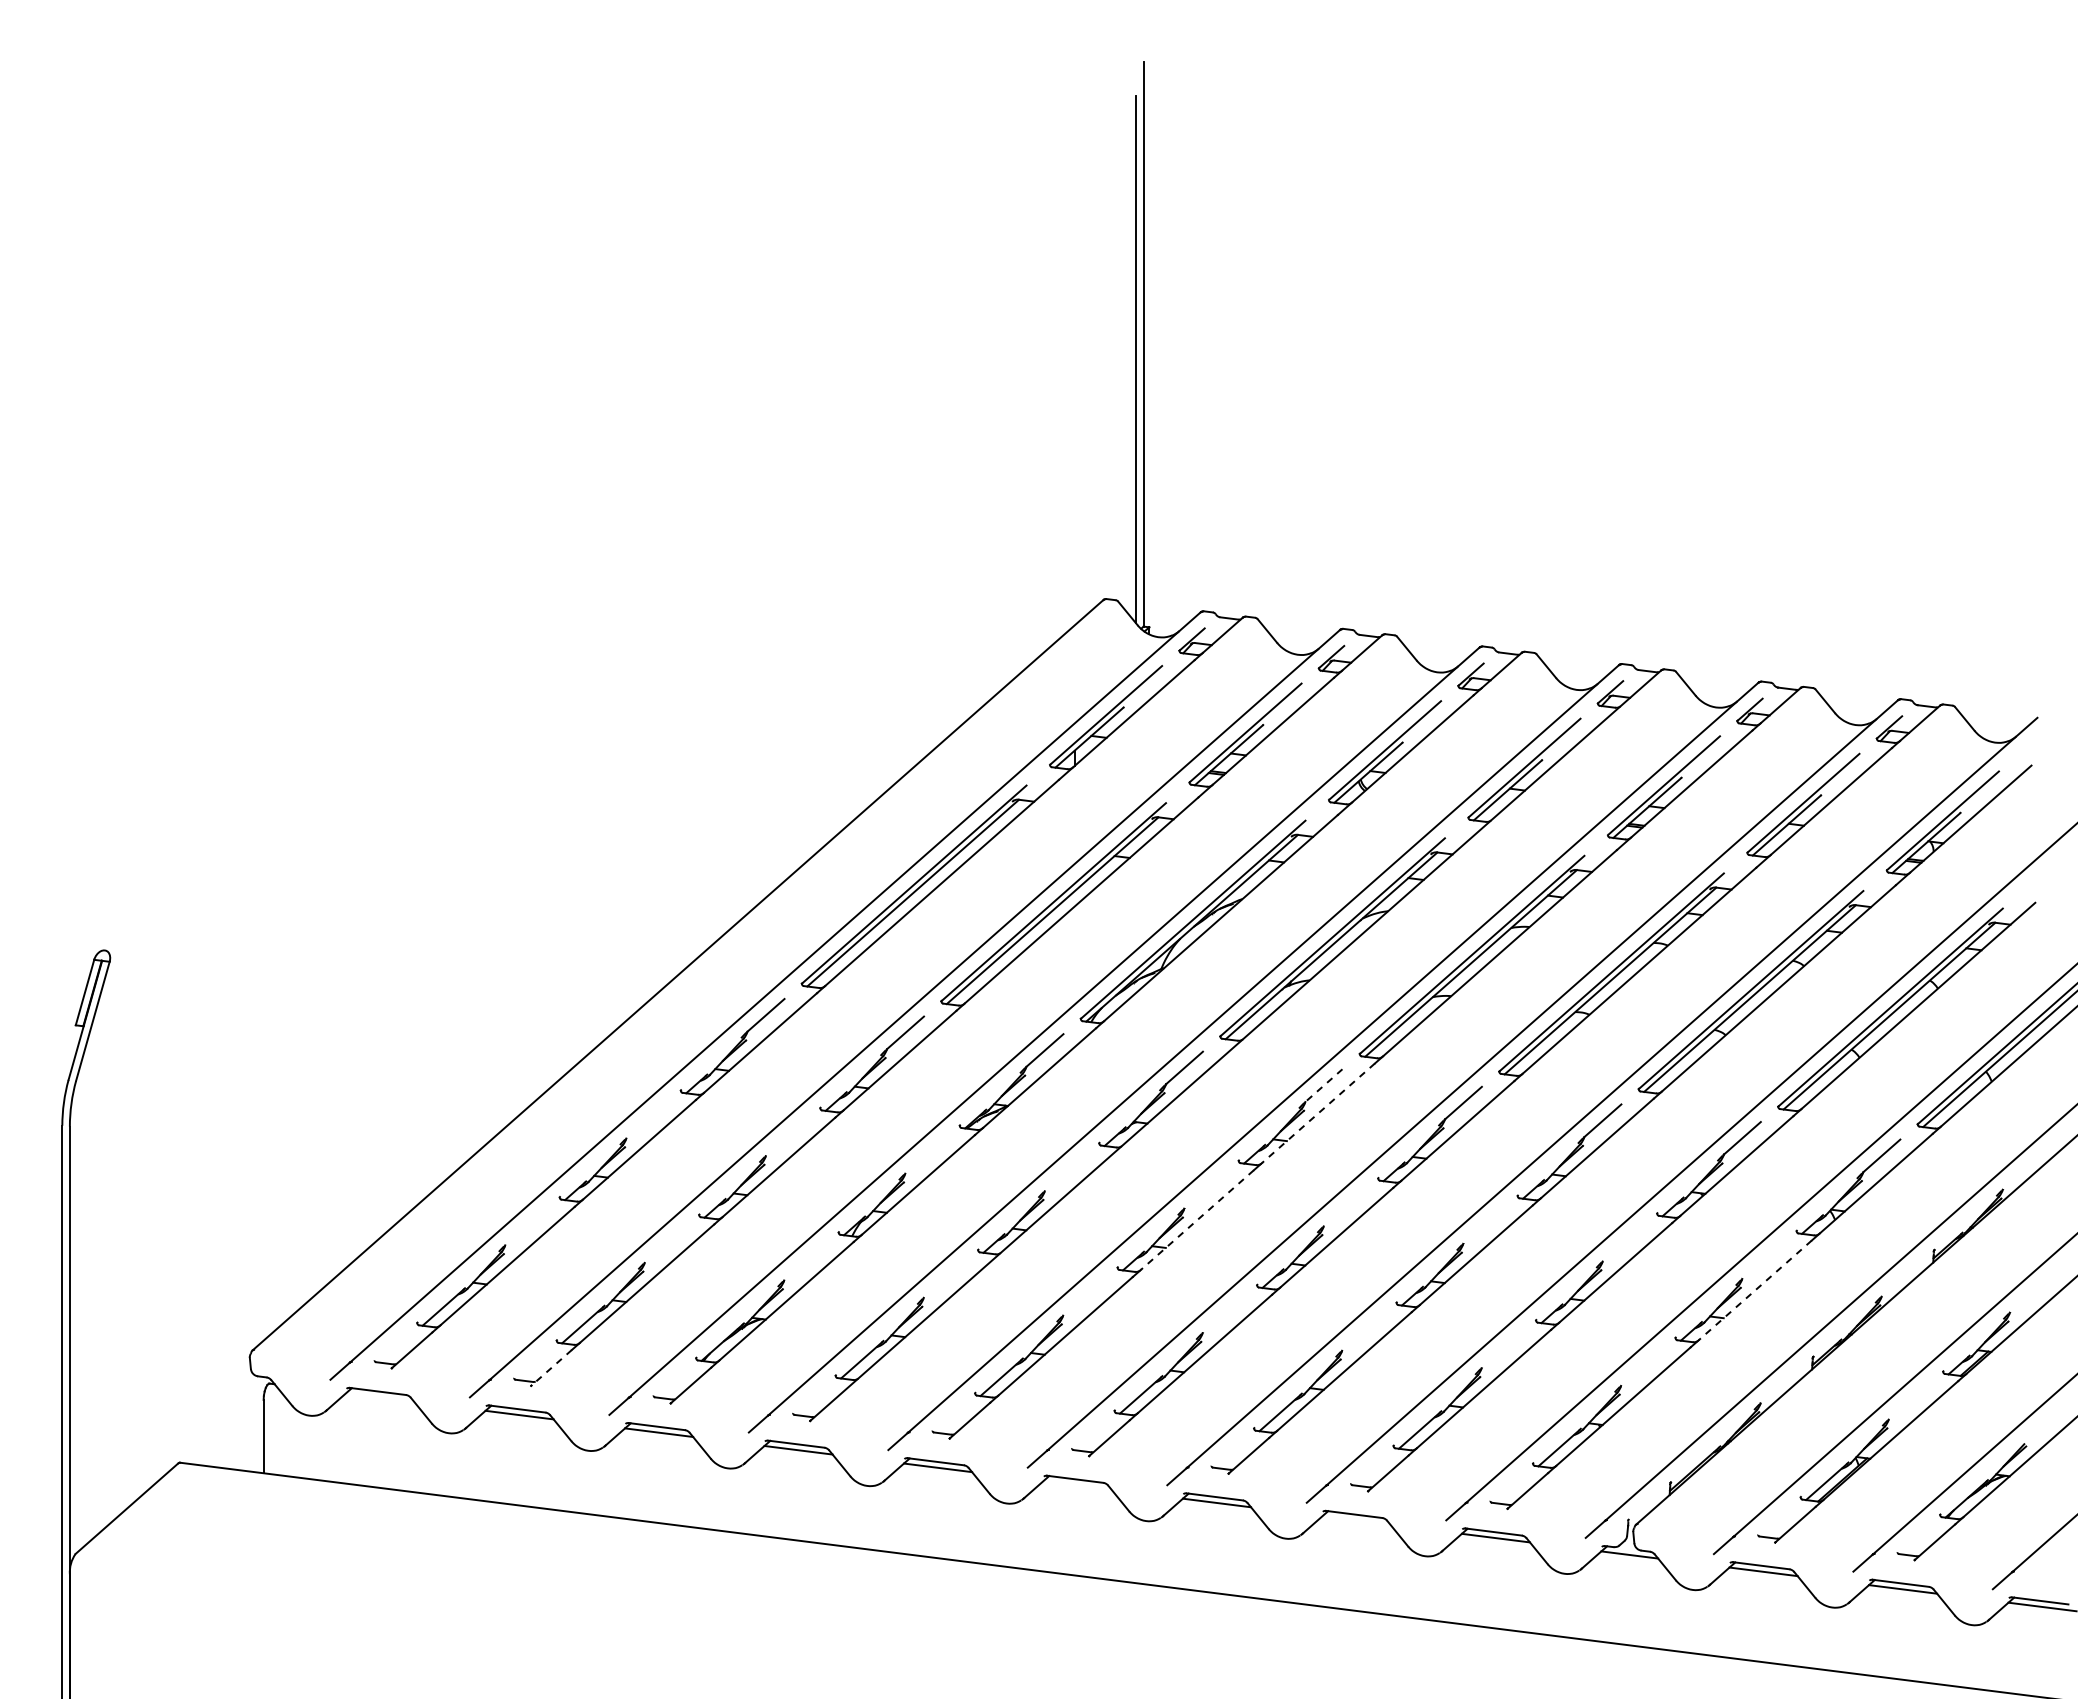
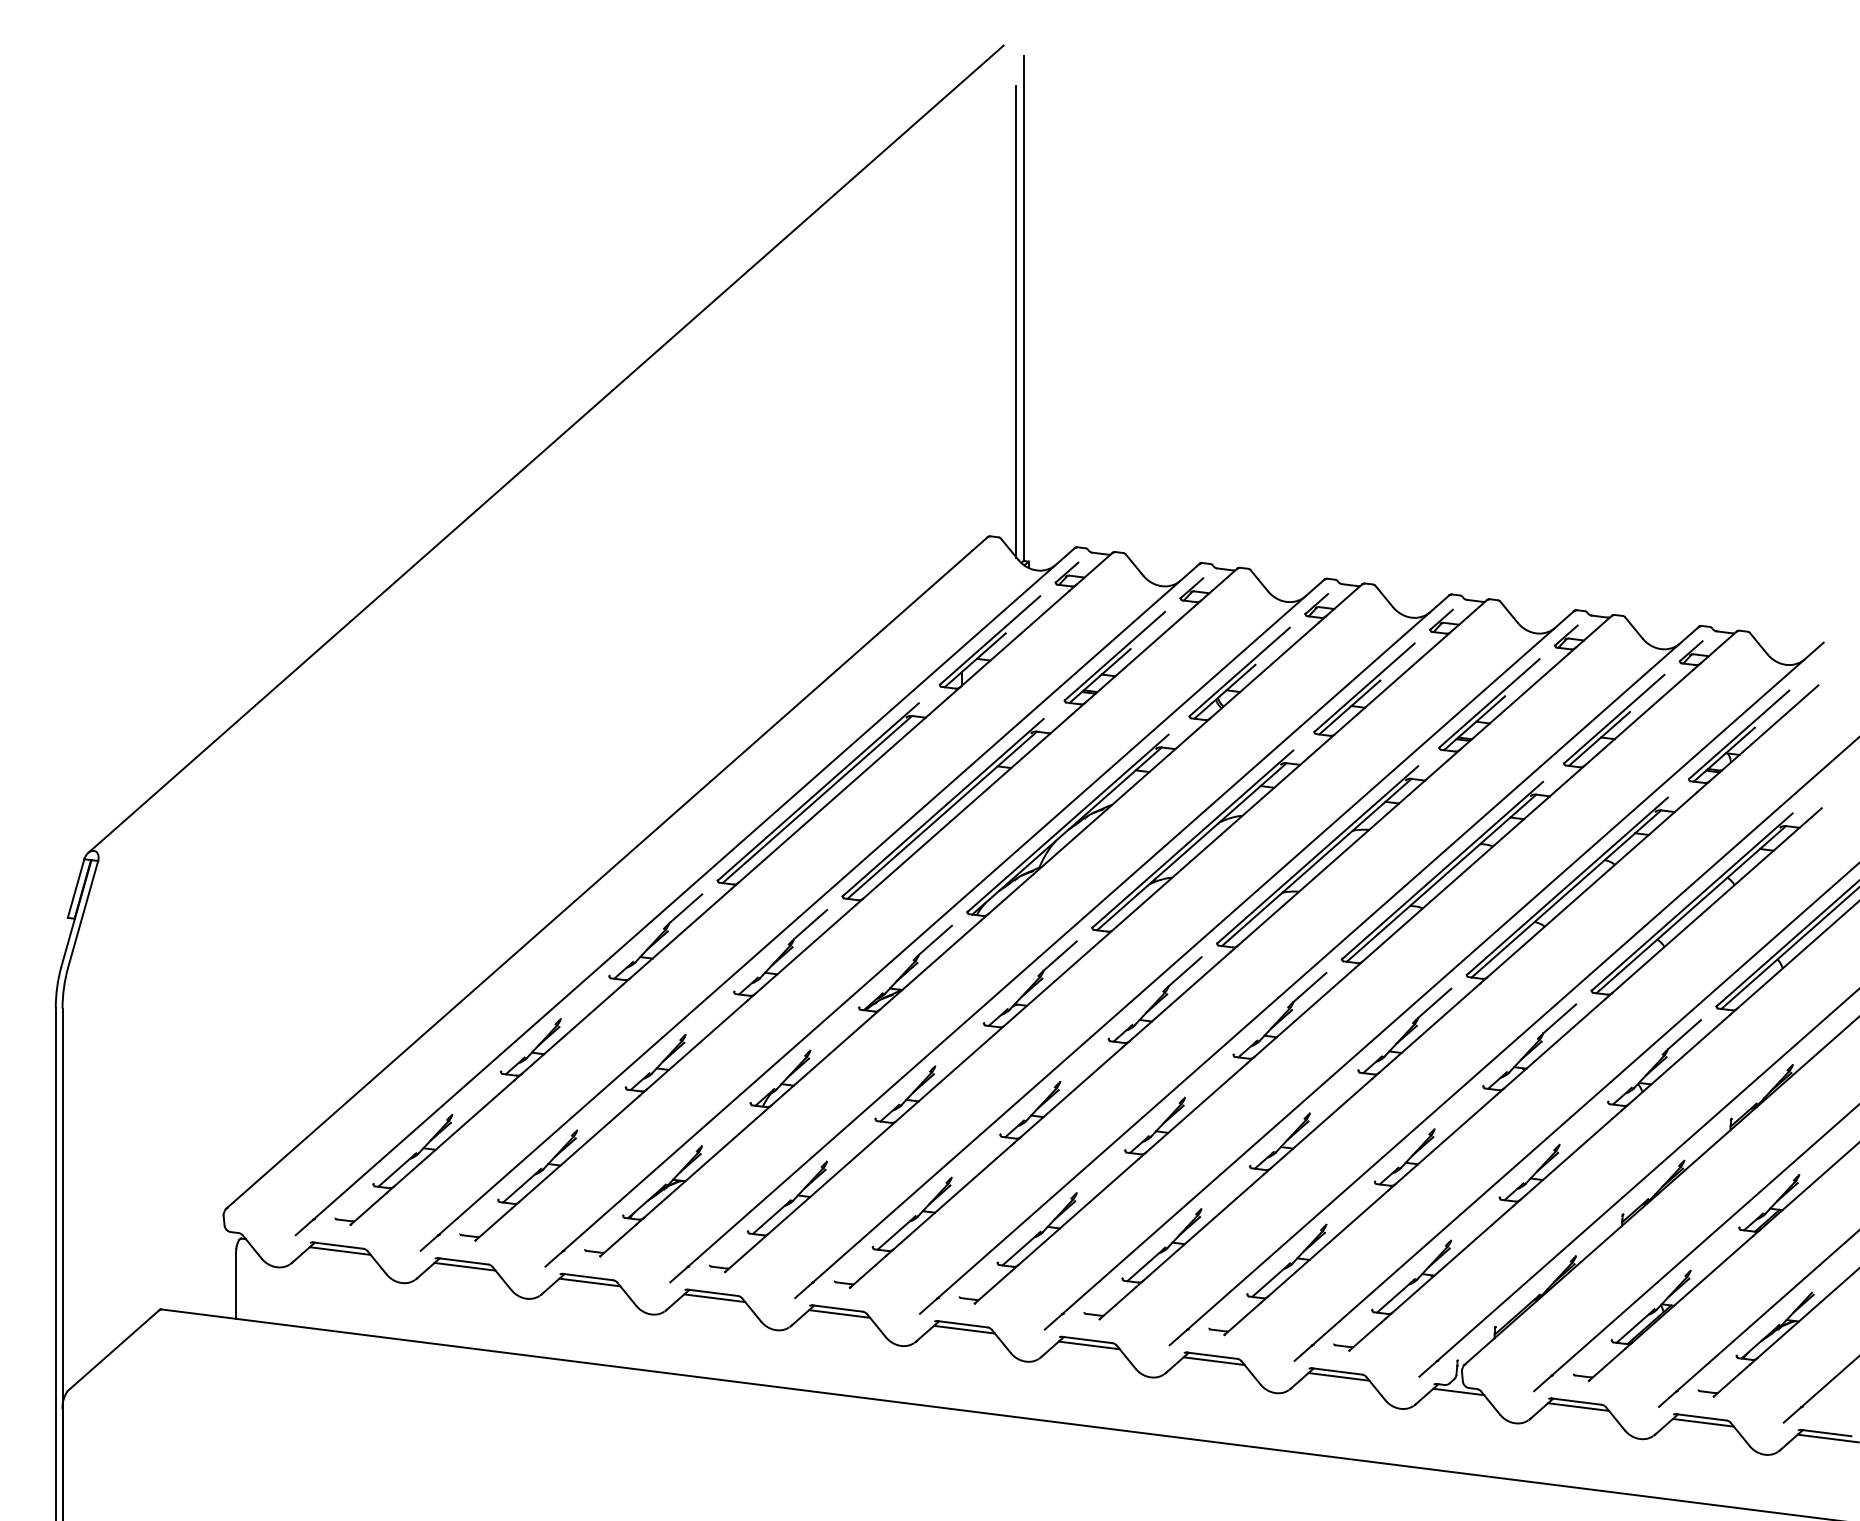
line: (609, 501) -> (545, 449), added
line: (1323, 1085) -> (1184, 971), dashed -> solid
line: (1318, 1113) -> (1180, 996), dashed -> solid
line: (1197, 1220) -> (1071, 1092), dashed -> solid
line: (1754, 1290) -> (1570, 1155), dashed -> solid
line: (551, 1367) -> (493, 1224), dashed -> solid
line: (380, 1397) -> (340, 1251), added
line: (1077, 1485) -> (964, 1329), added
line: (1356, 1520) -> (1214, 1361), added

